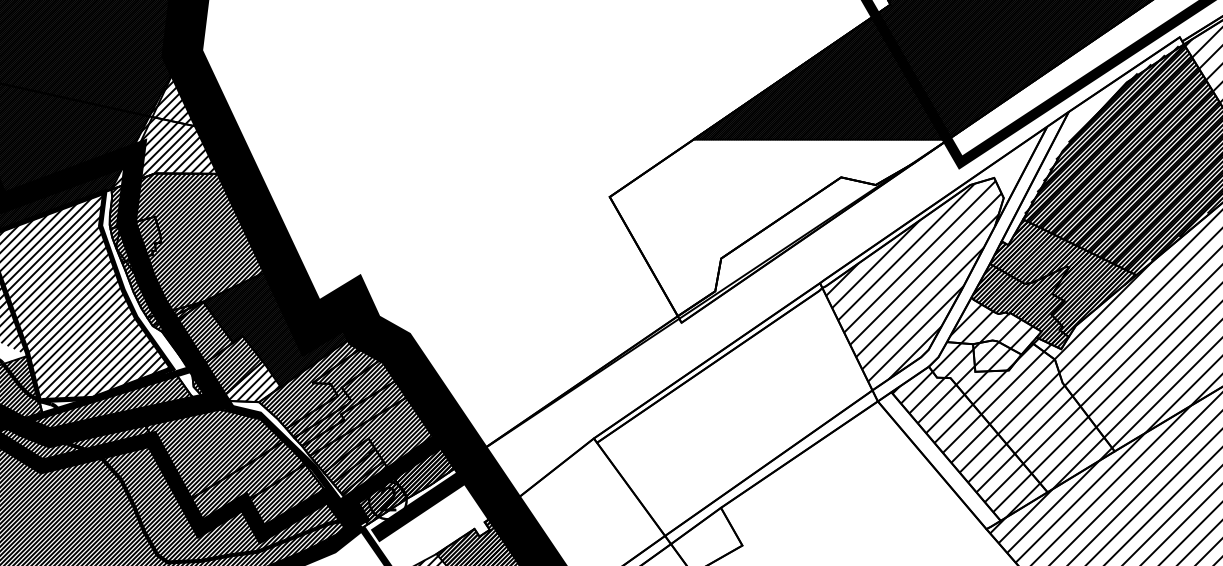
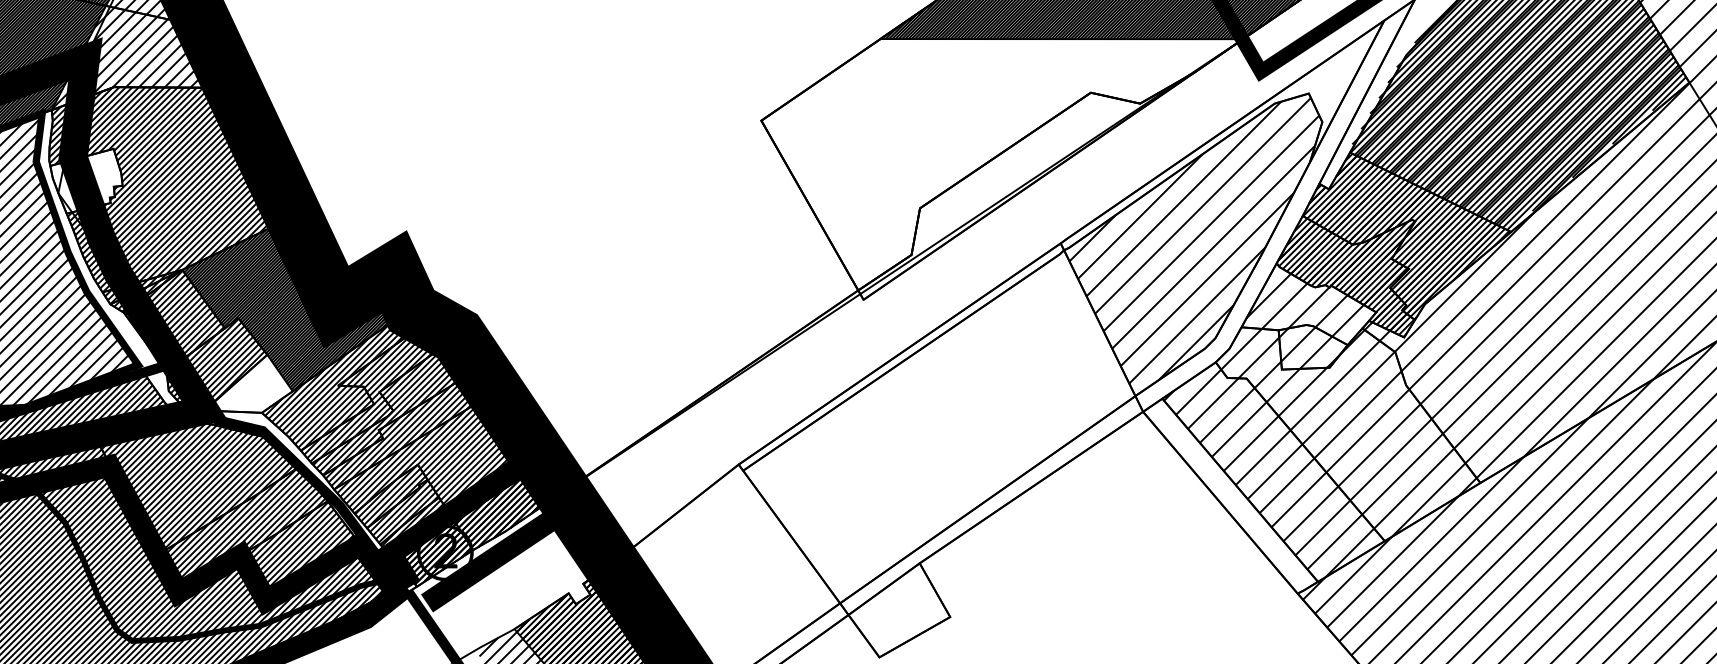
hatch: (135, 239) -> (85, 181), removed
hatch: (249, 382) -> (248, 384), removed

